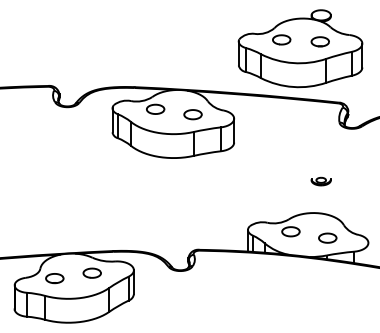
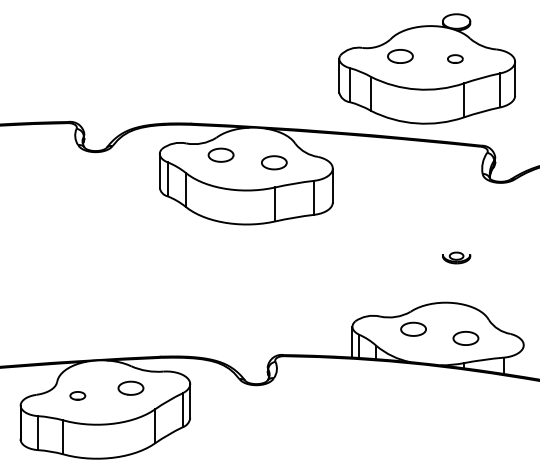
part: (320, 41) -> (455, 58), size x0.6
part: (54, 278) -> (77, 395), size x0.6

